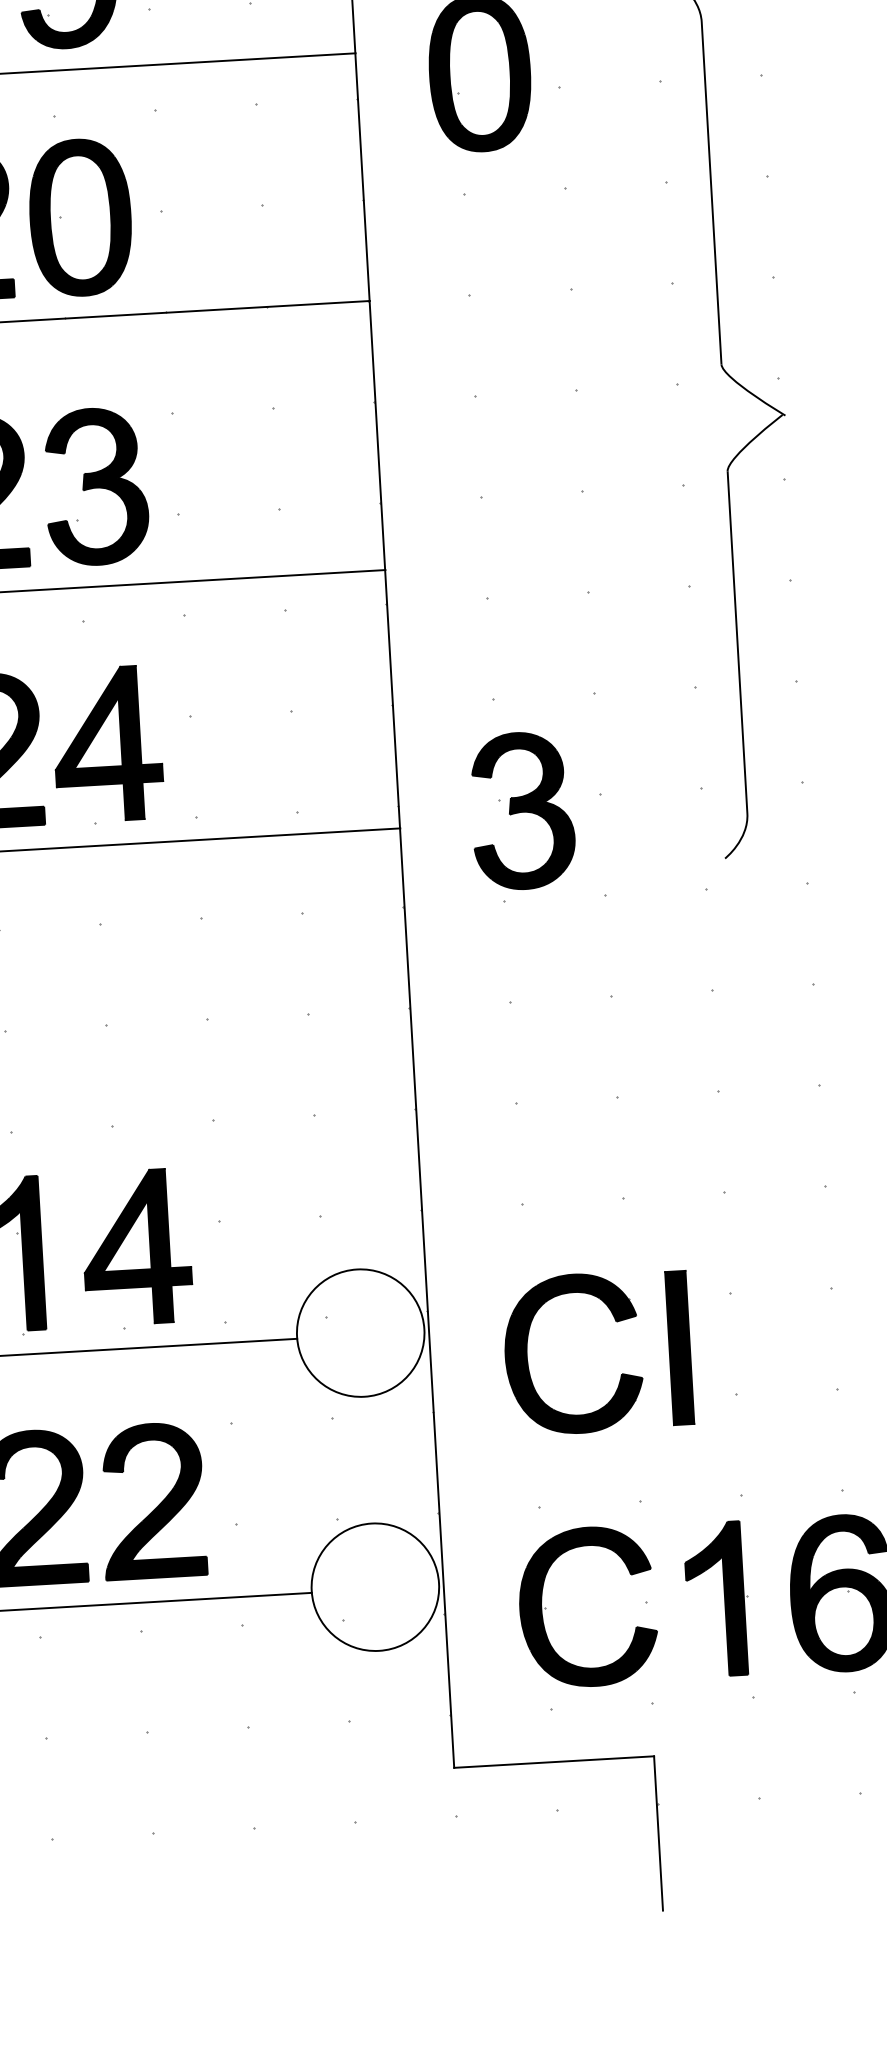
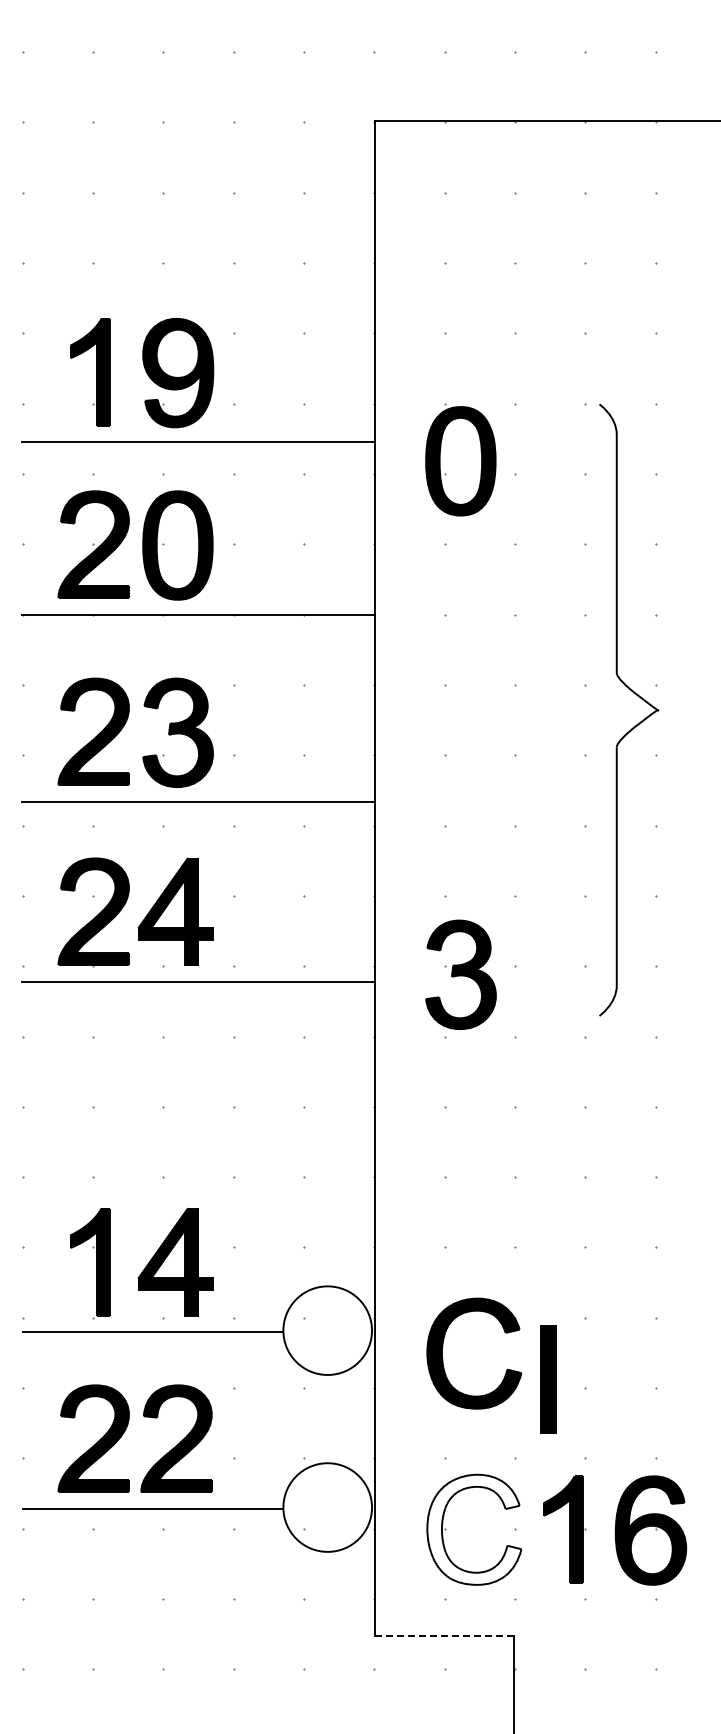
part: (679, 1347) -> (548, 1379), moved
fill: (588, 1606) -> (474, 1529), removed
line: (553, 1762) -> (444, 1636), solid -> dashed

